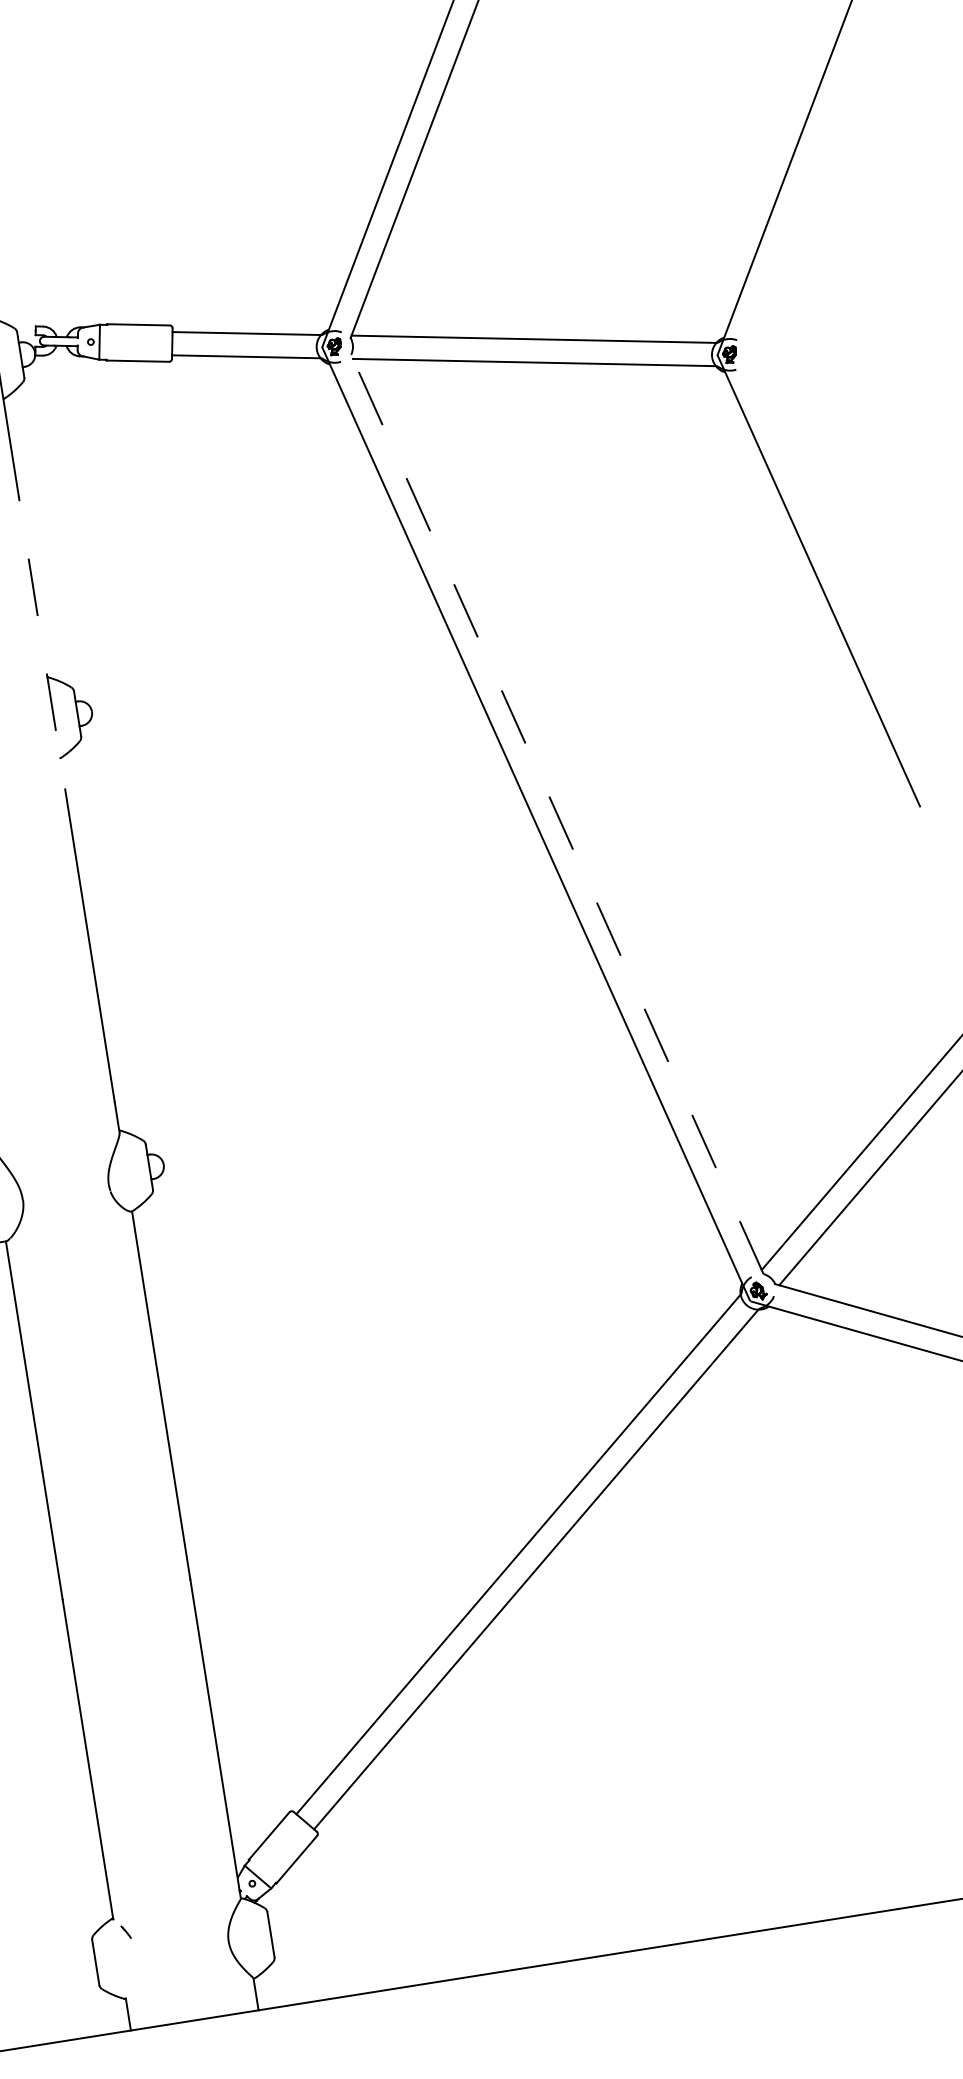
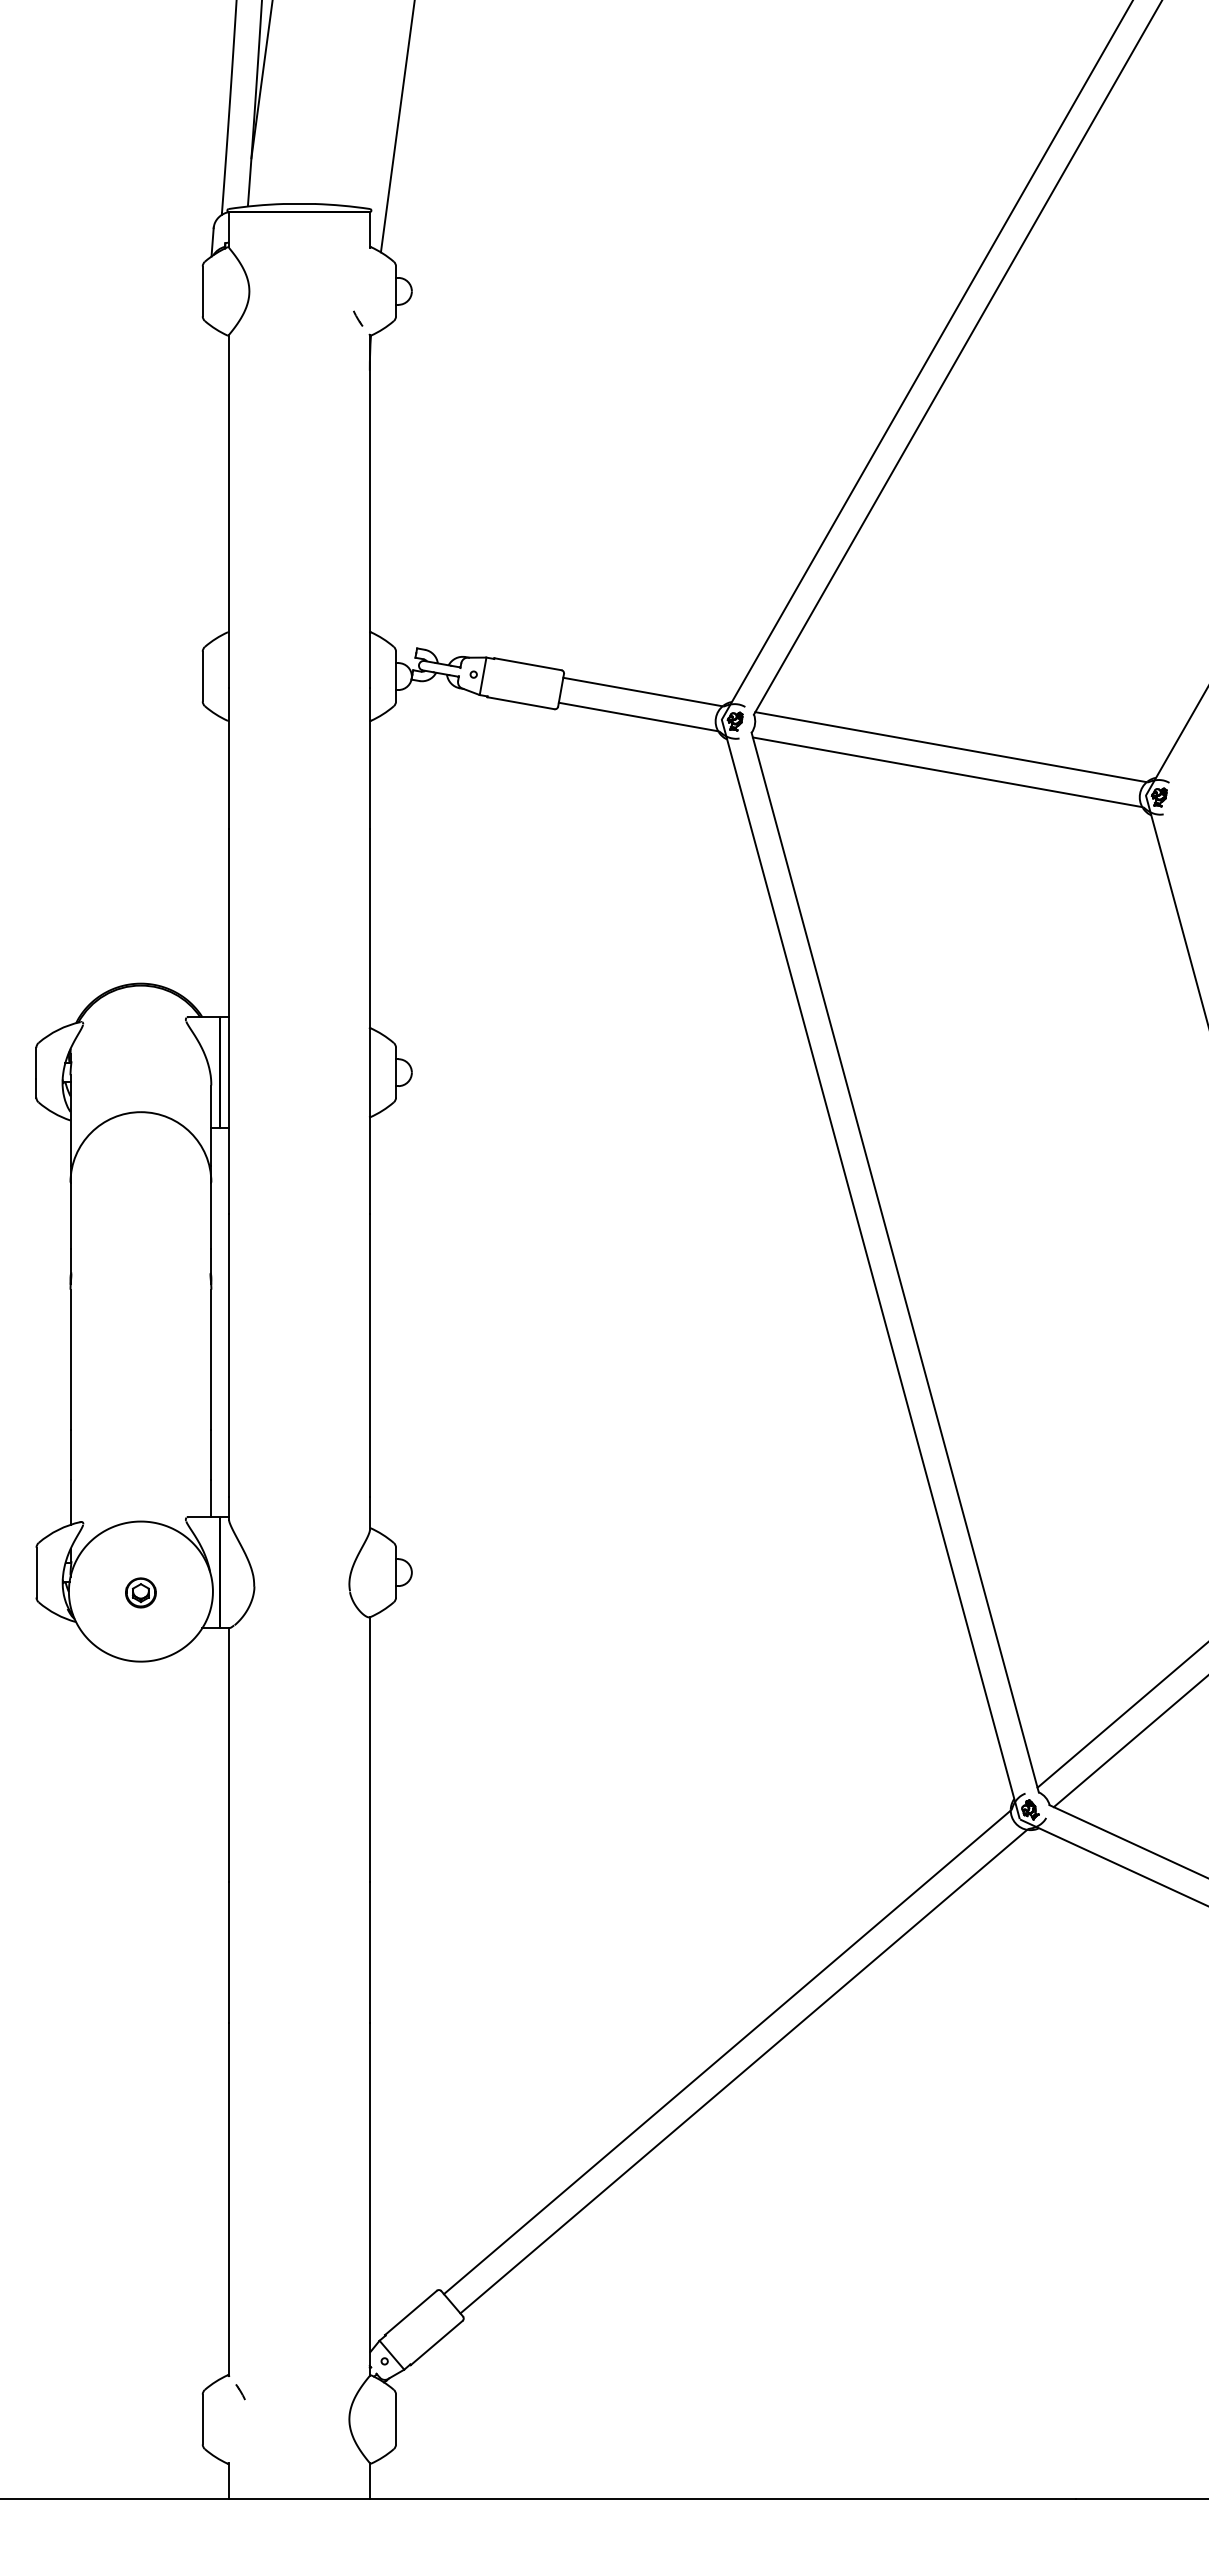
line: (46, 671) -> (369, 1021), dashed -> solid
line: (557, 814) -> (895, 1262), dashed -> solid

